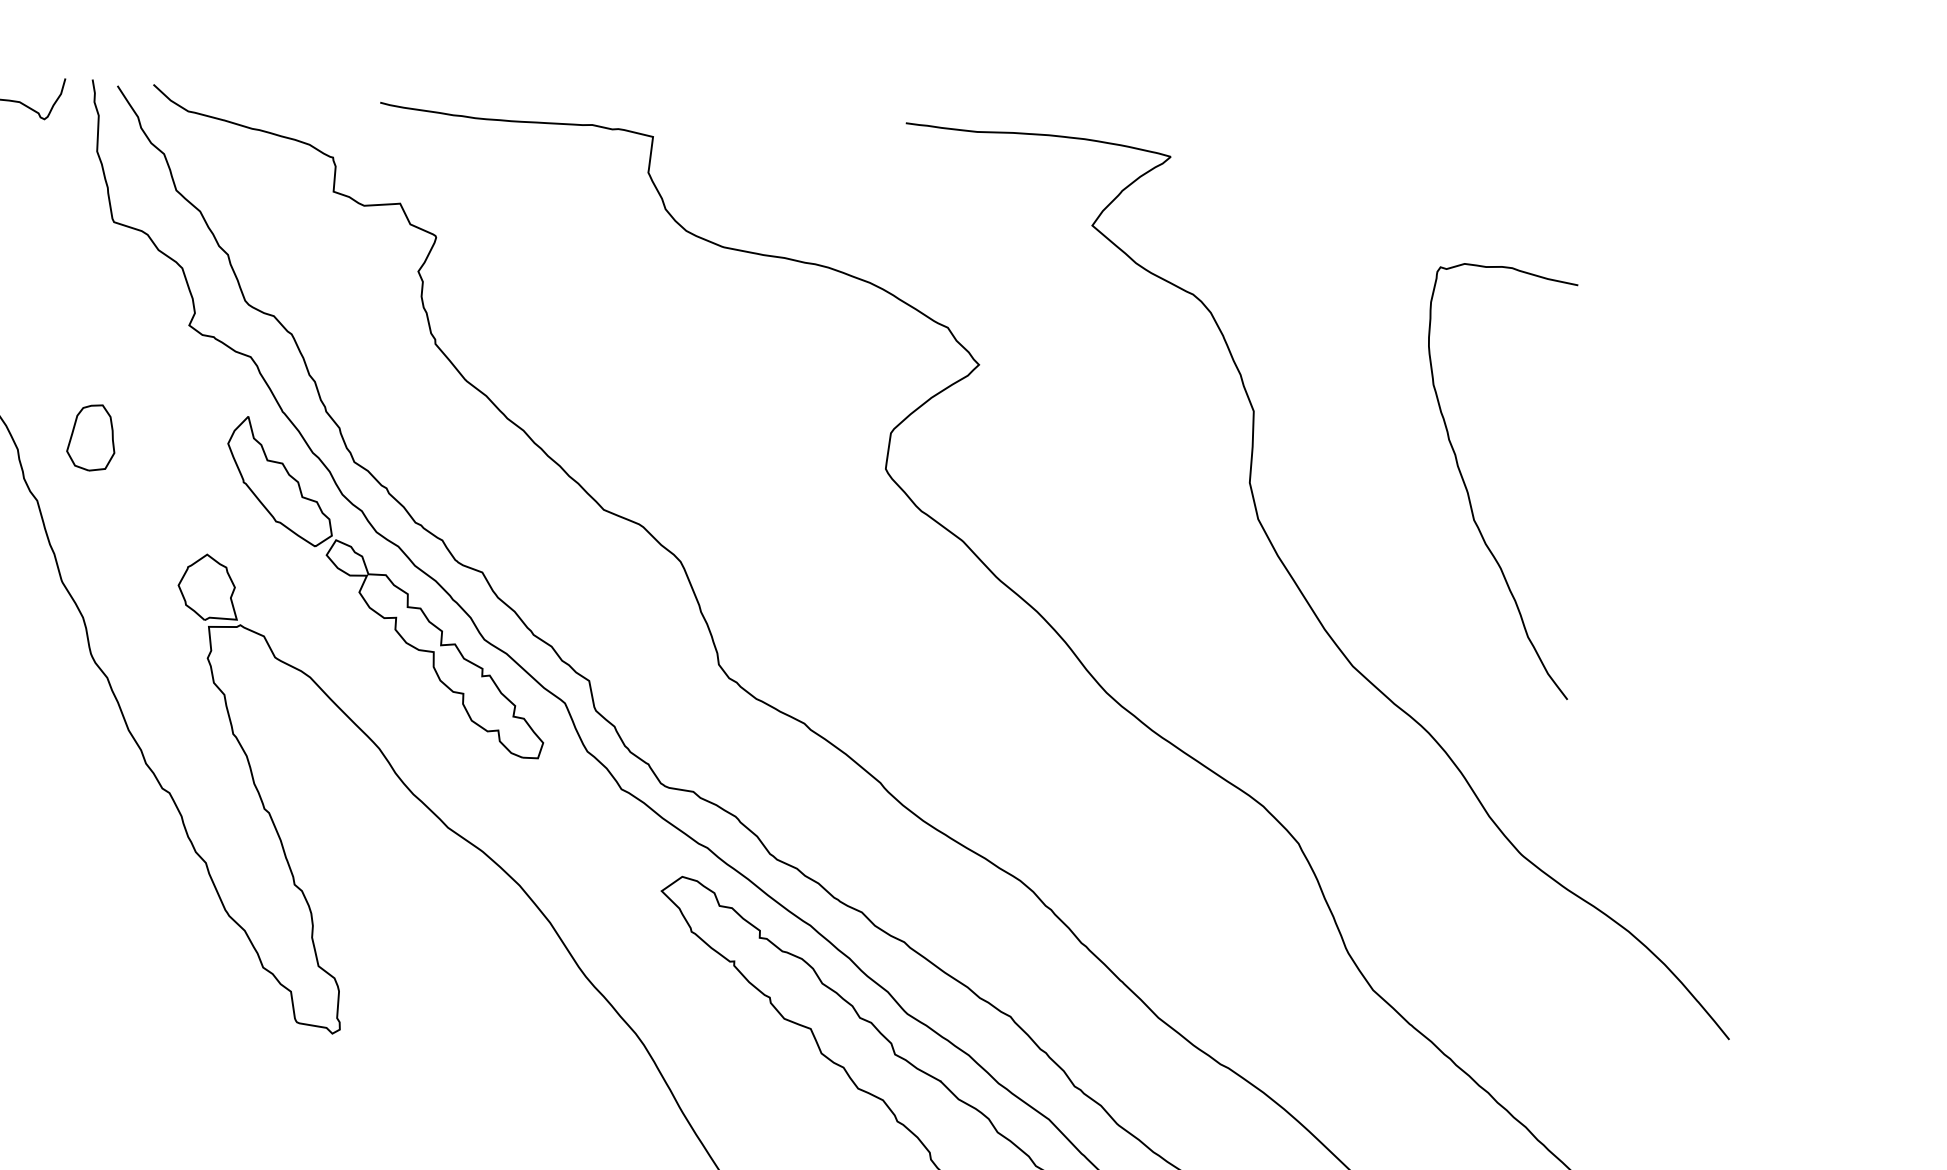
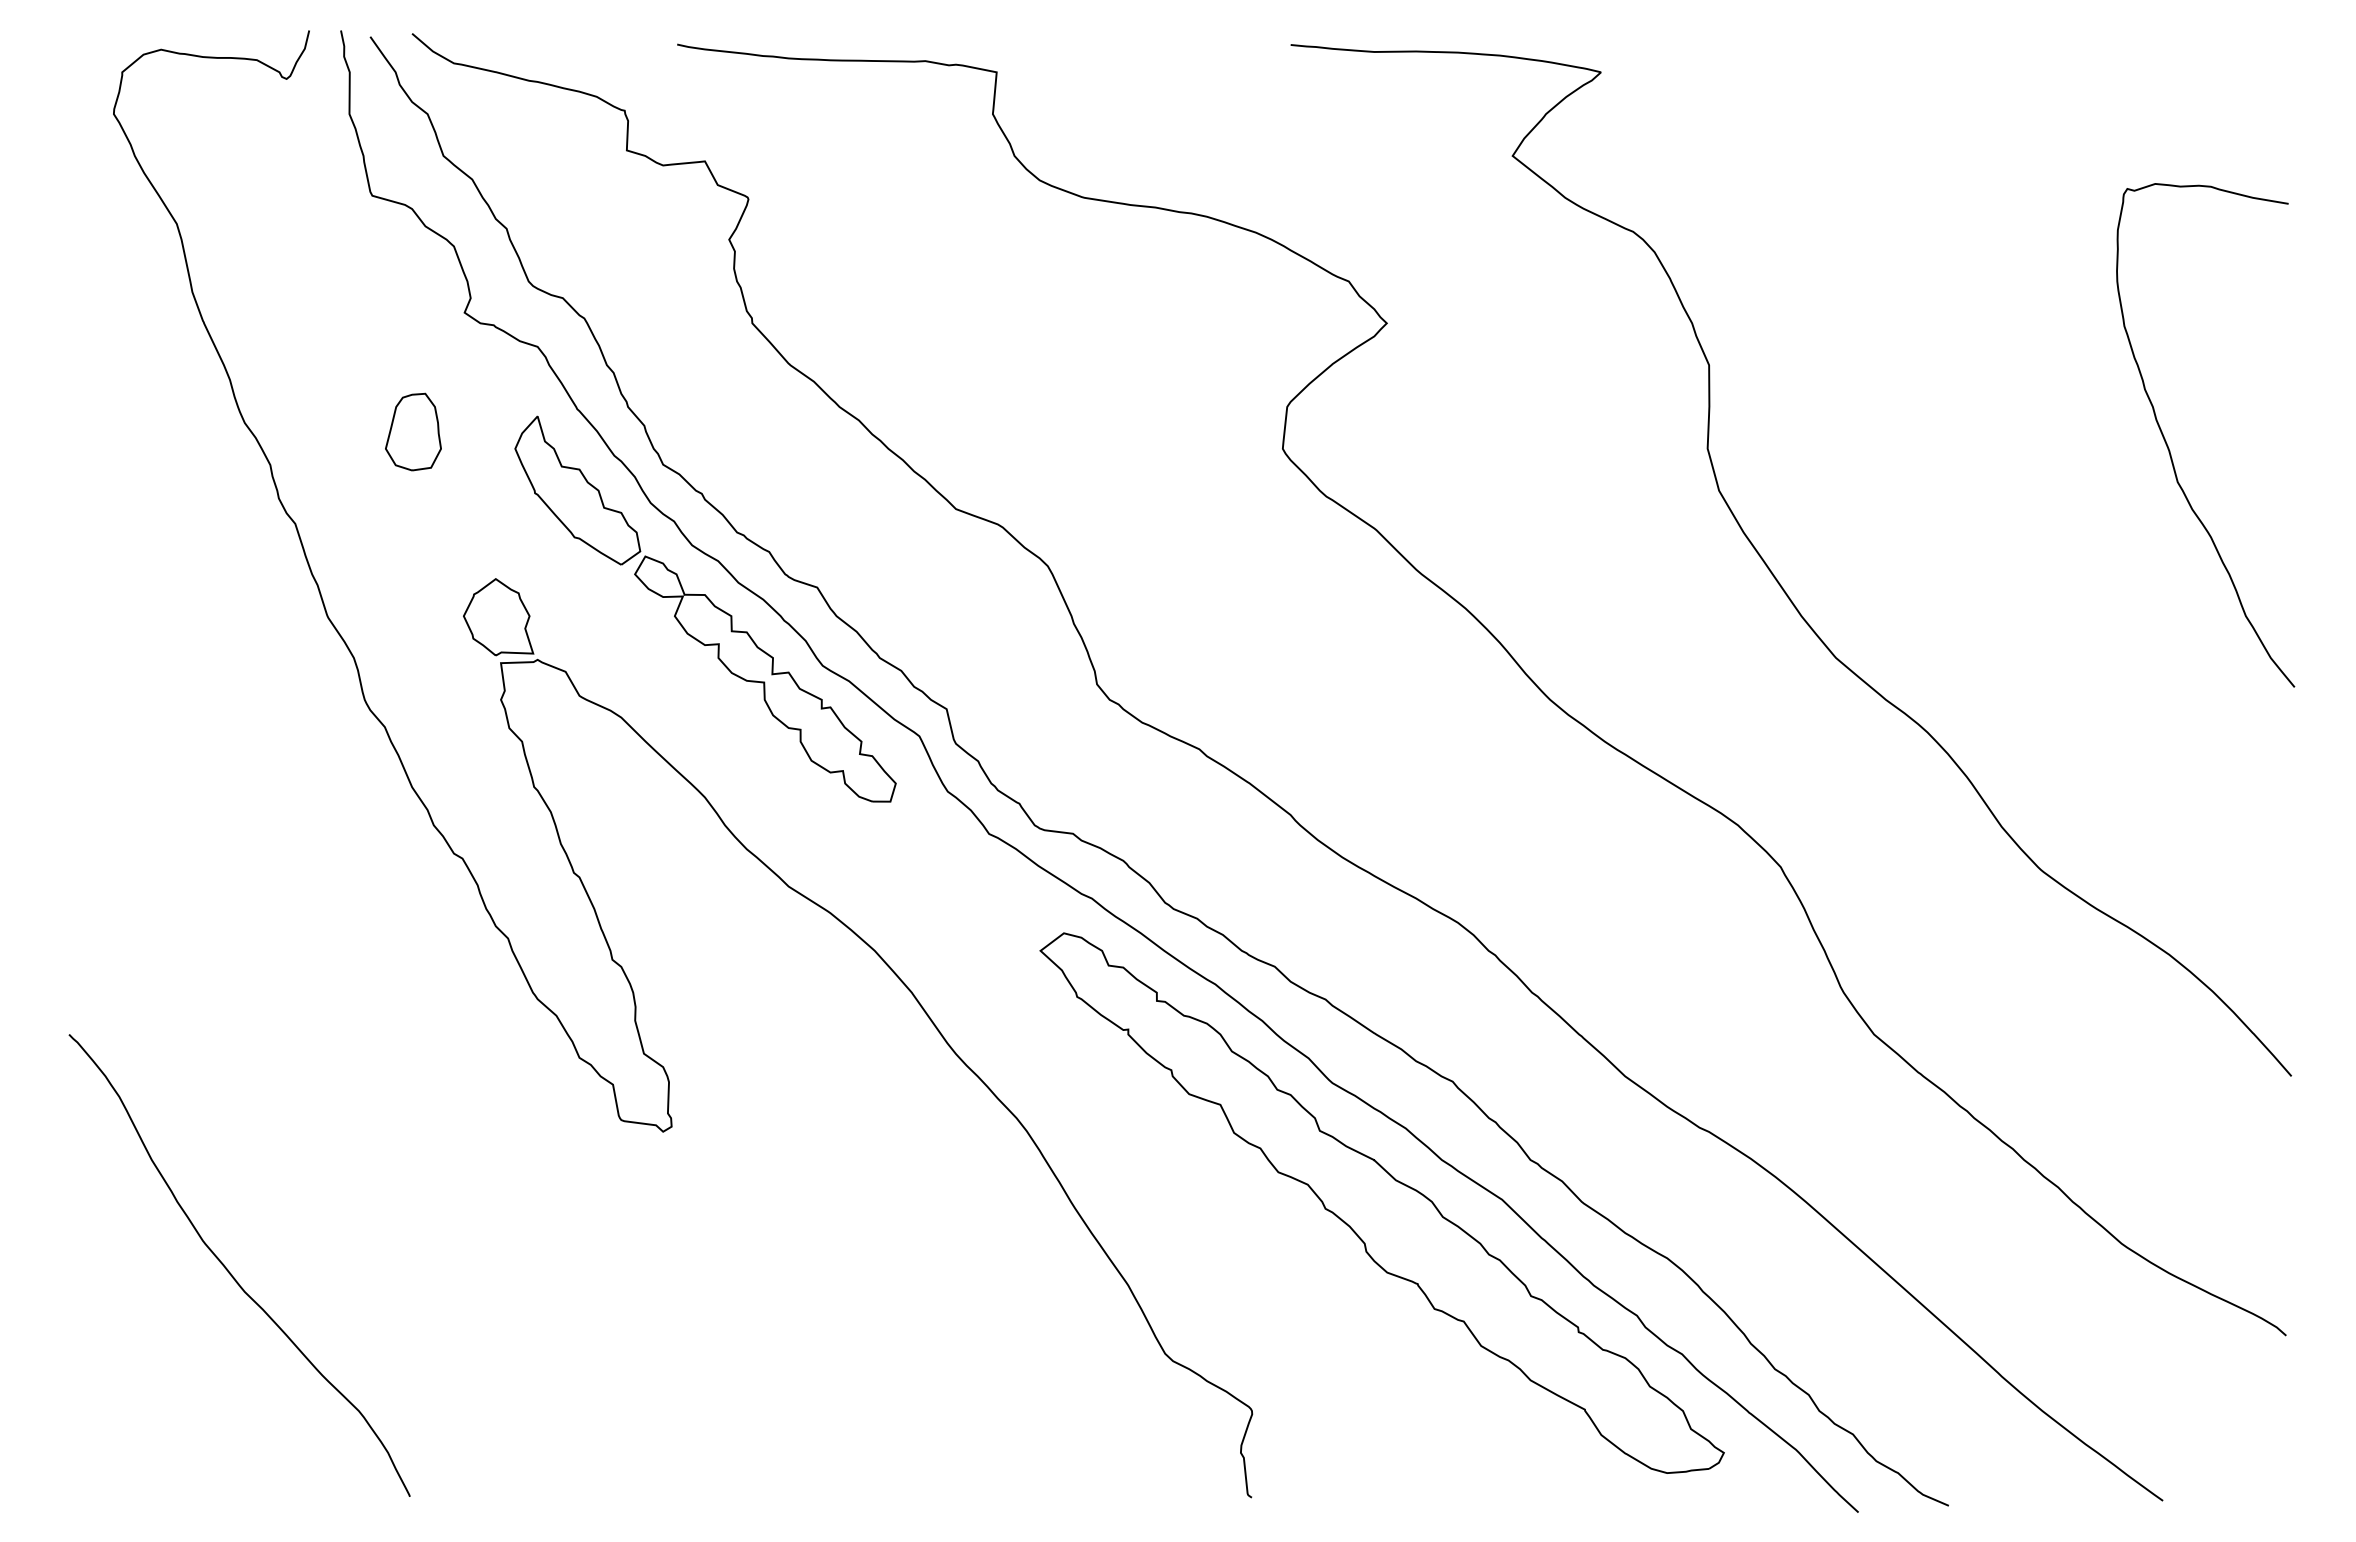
part: (91, 437) -> (413, 431), moved
curve: (1468, 492) -> (2170, 450), moved

